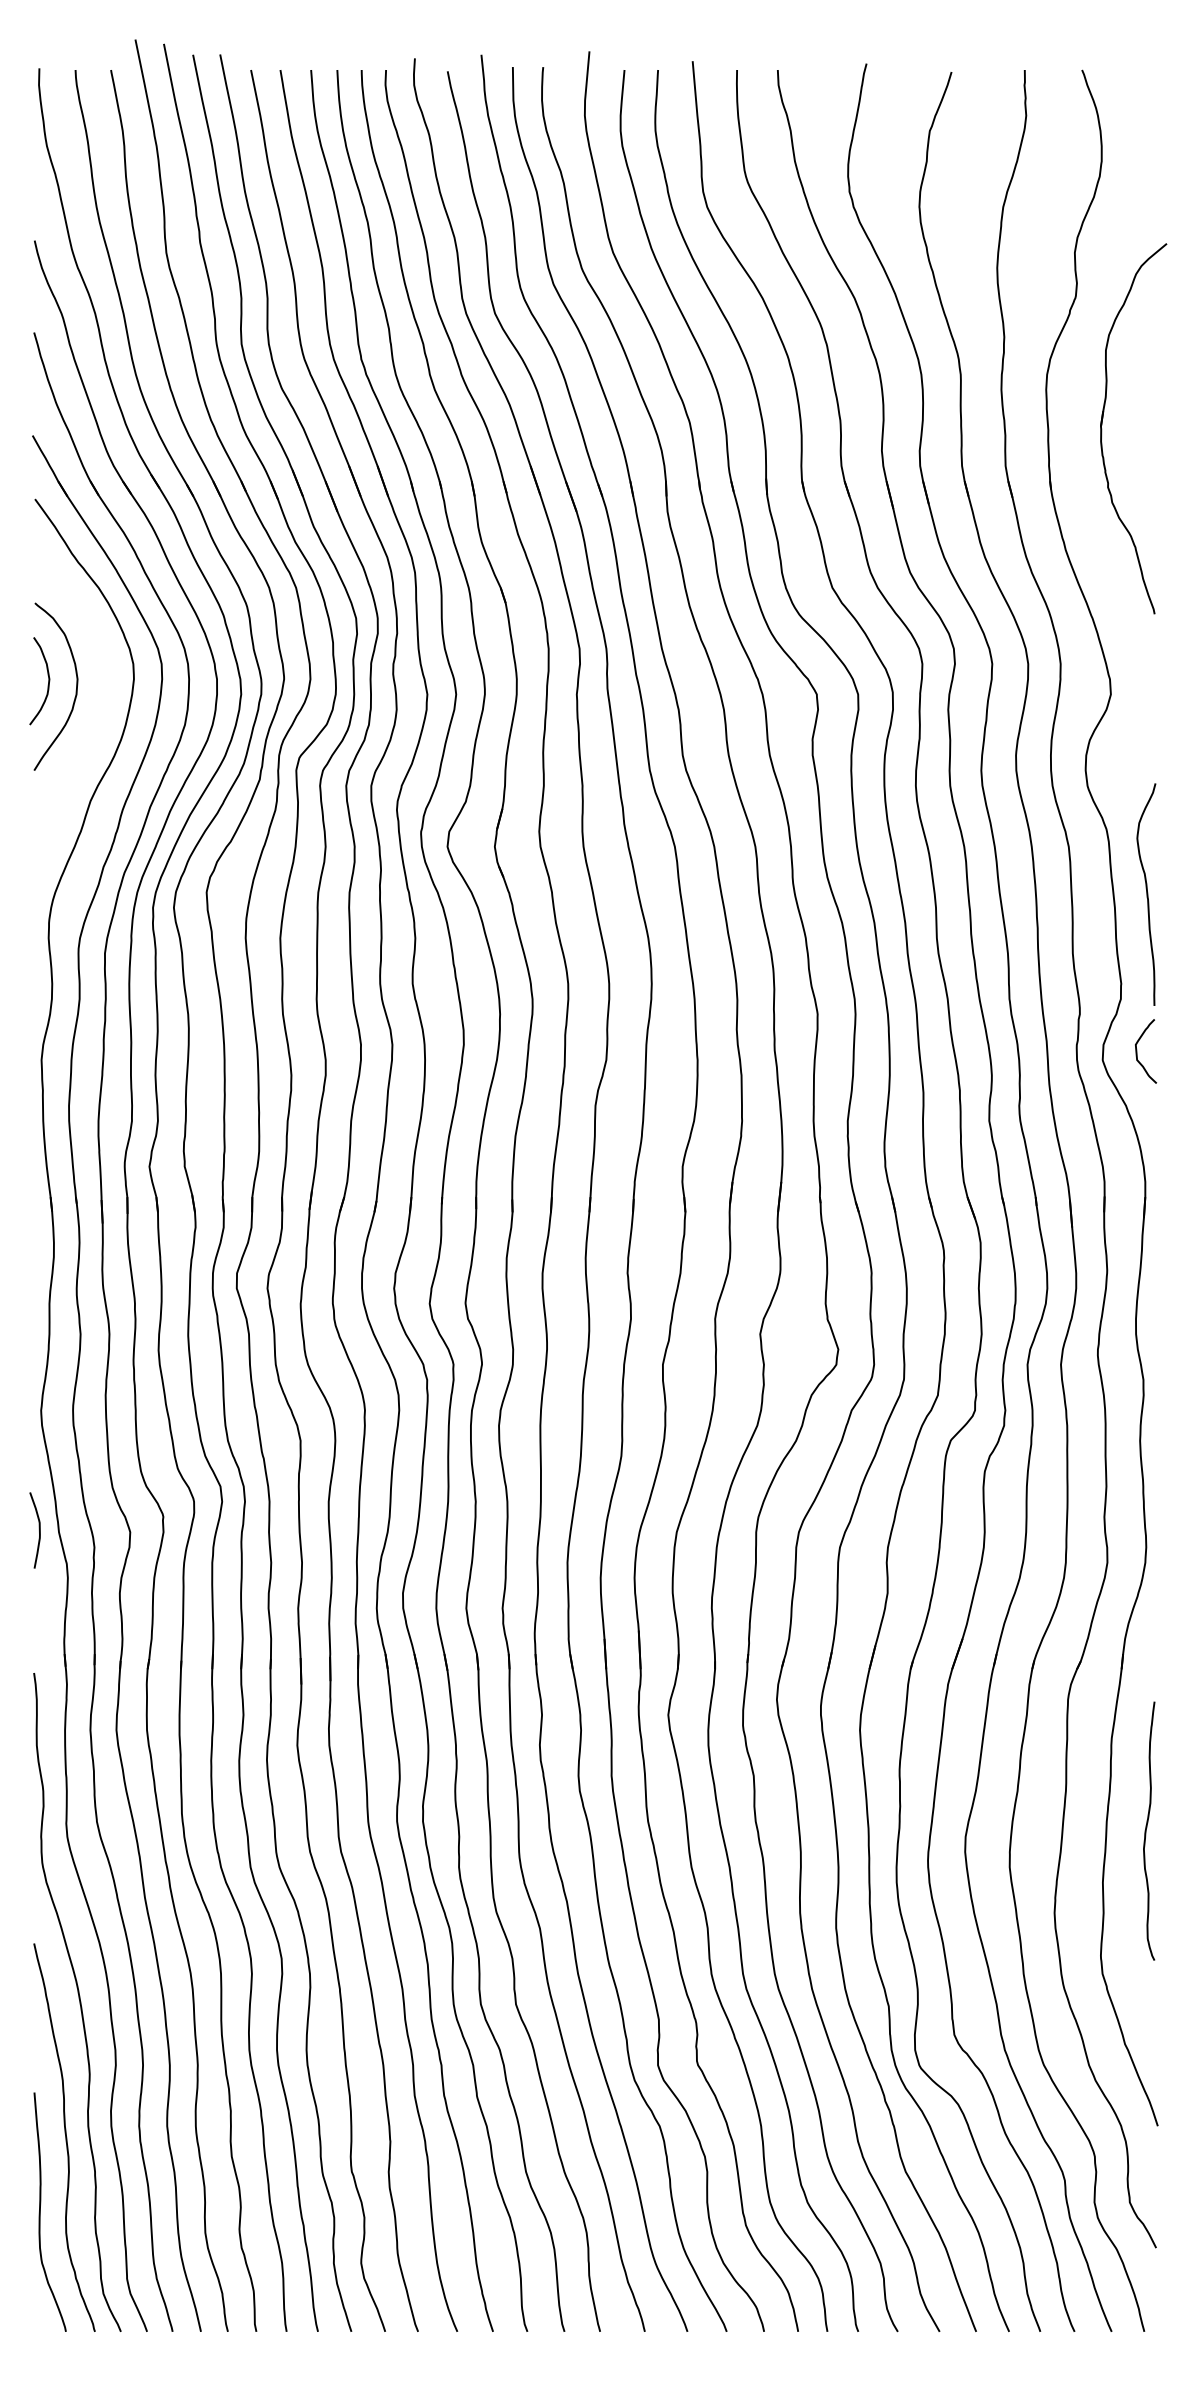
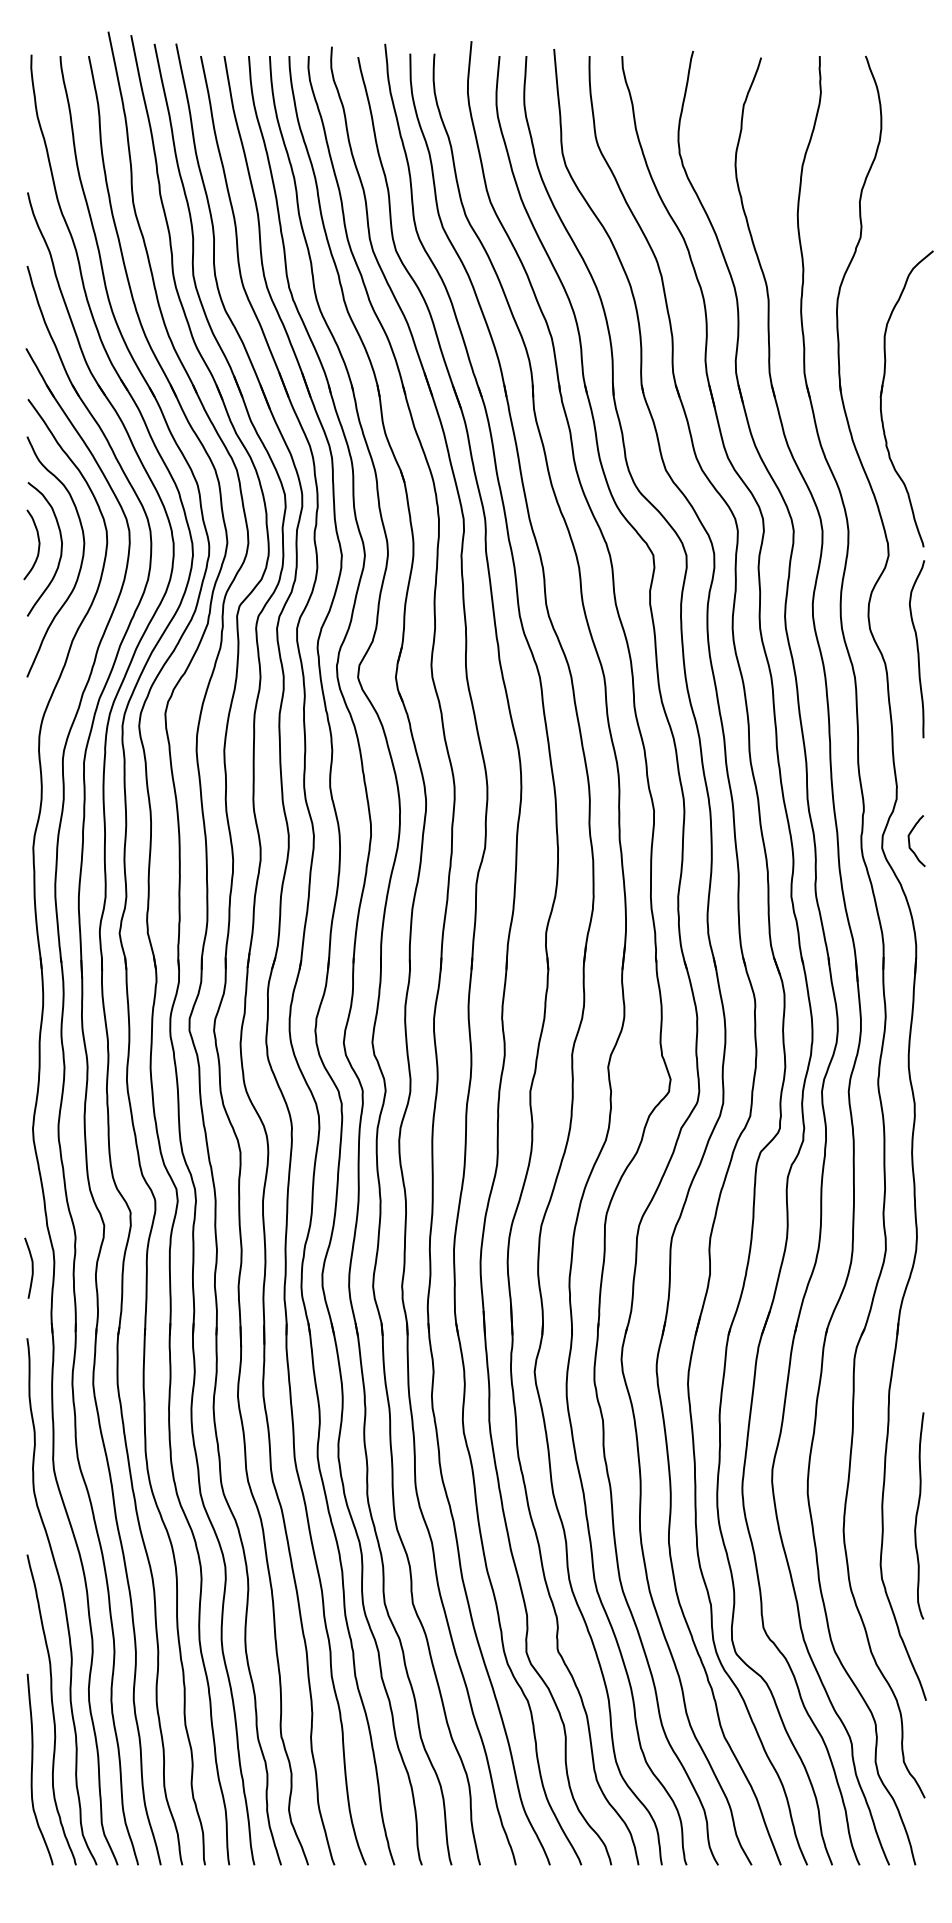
part: (1102, 428) -> (881, 398), moved
curve: (101, 701) -> (81, 561), added
curve: (1146, 894) -> (917, 649), moved
curve: (38, 1529) -> (31, 1267), moved
curve: (1146, 1830) -> (917, 1515), moved

